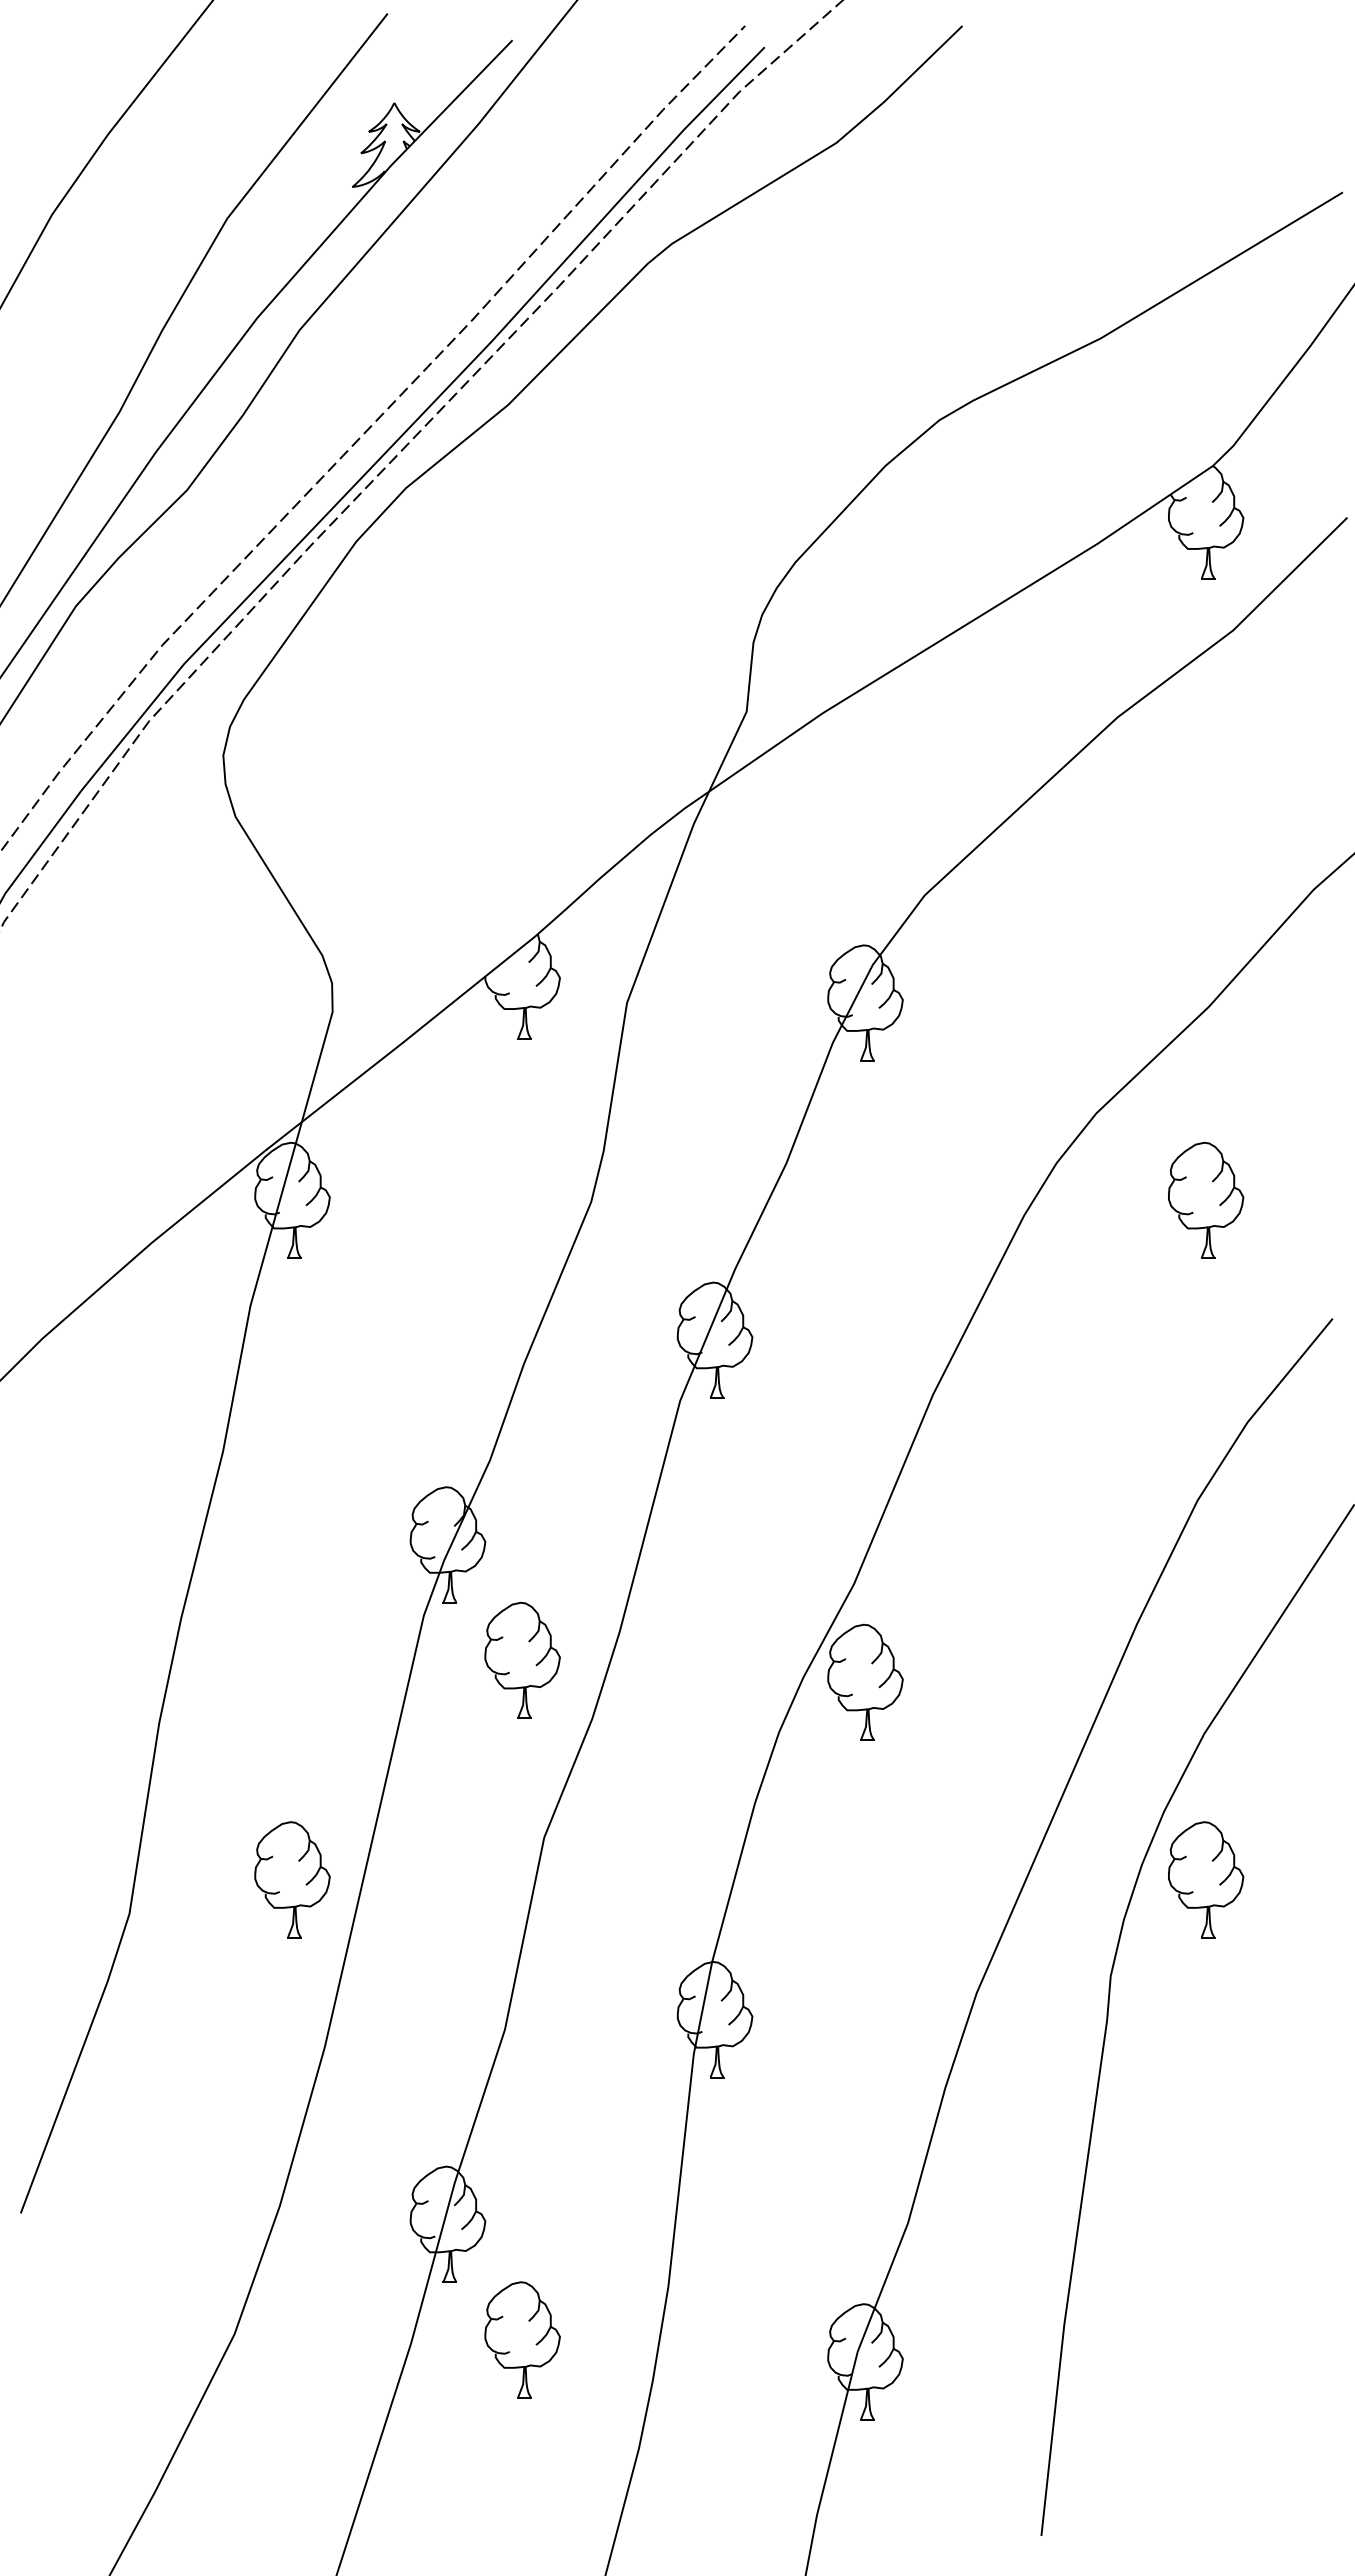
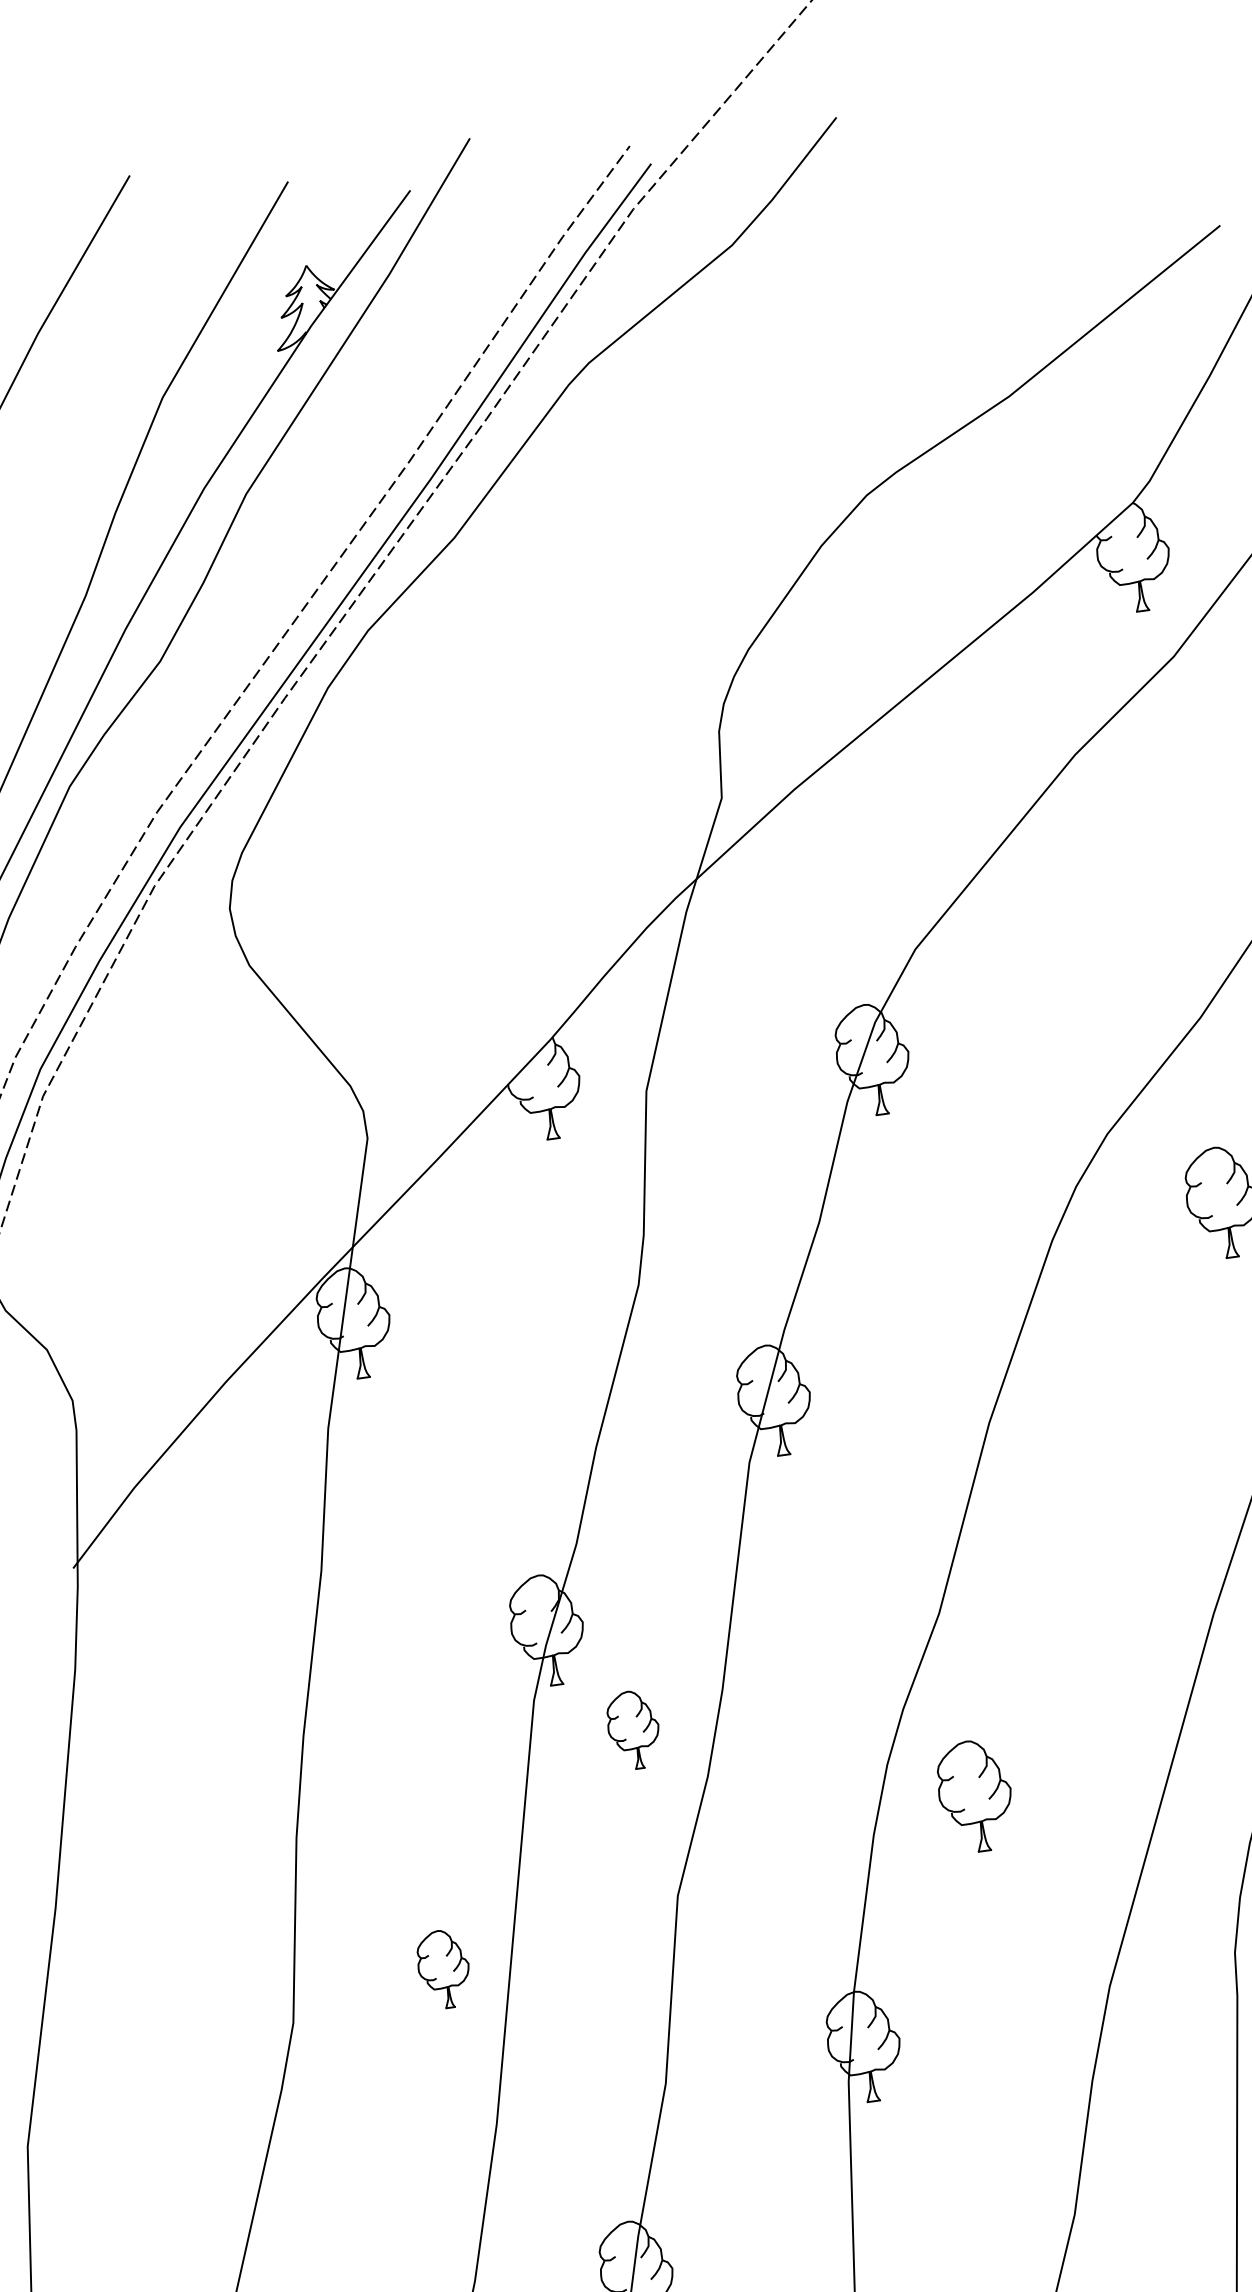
part: (522, 1659) -> (633, 1729), size x0.7
part: (865, 1681) -> (975, 1795), moved
part: (292, 1879) -> (443, 1968), size x0.7

